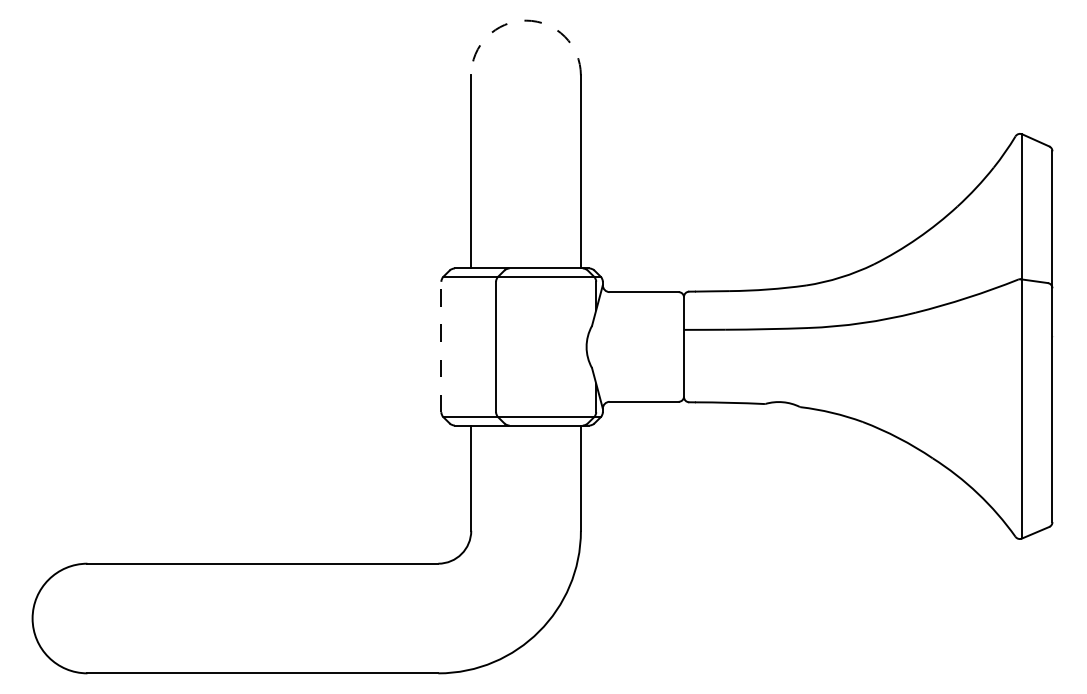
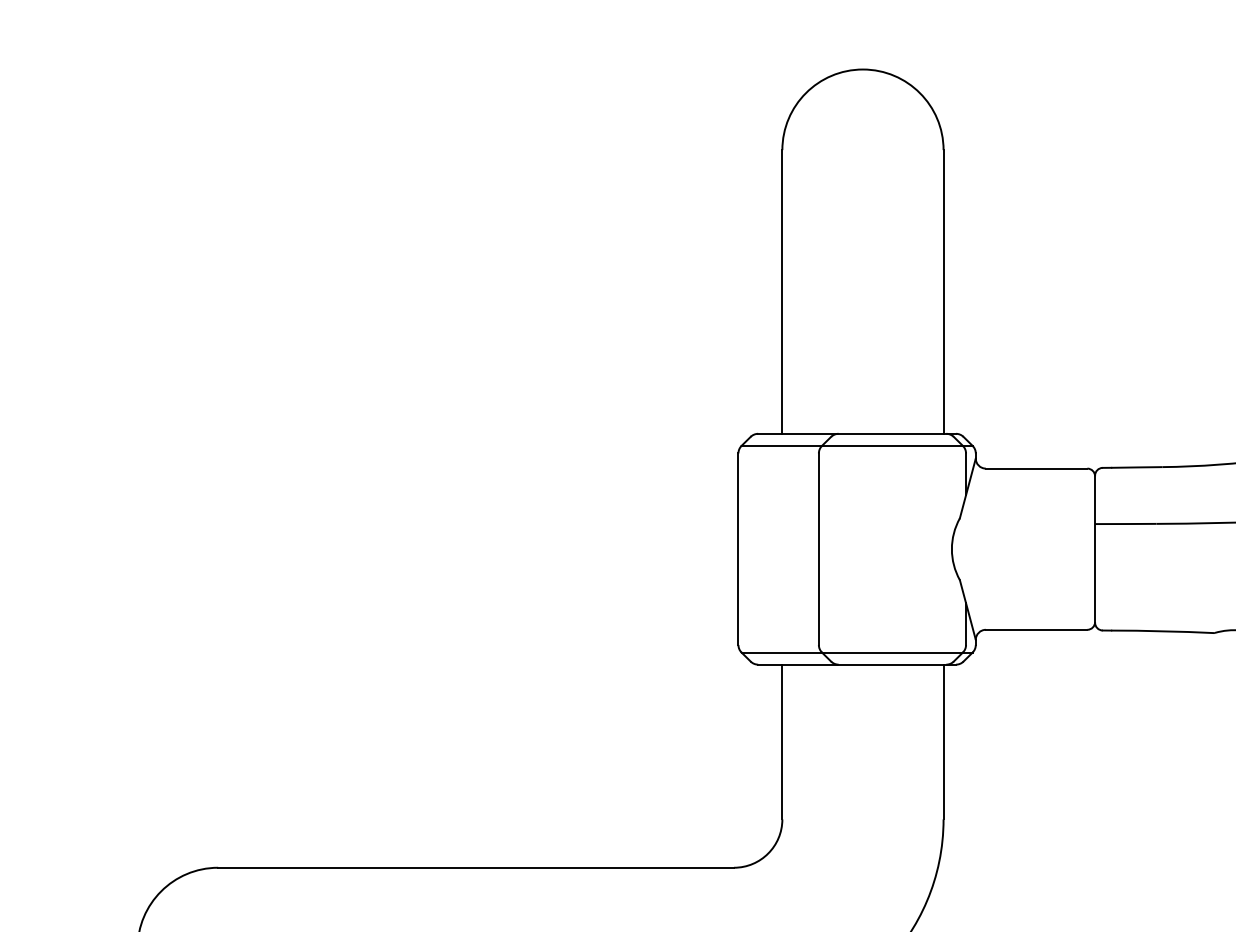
arc: (526, 20) -> (863, 69), dashed -> solid
line: (441, 346) -> (738, 548), dashed -> solid

